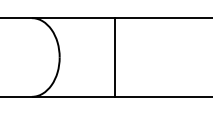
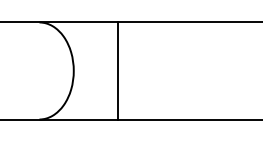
line: (115, 57) -> (118, 70), moved

